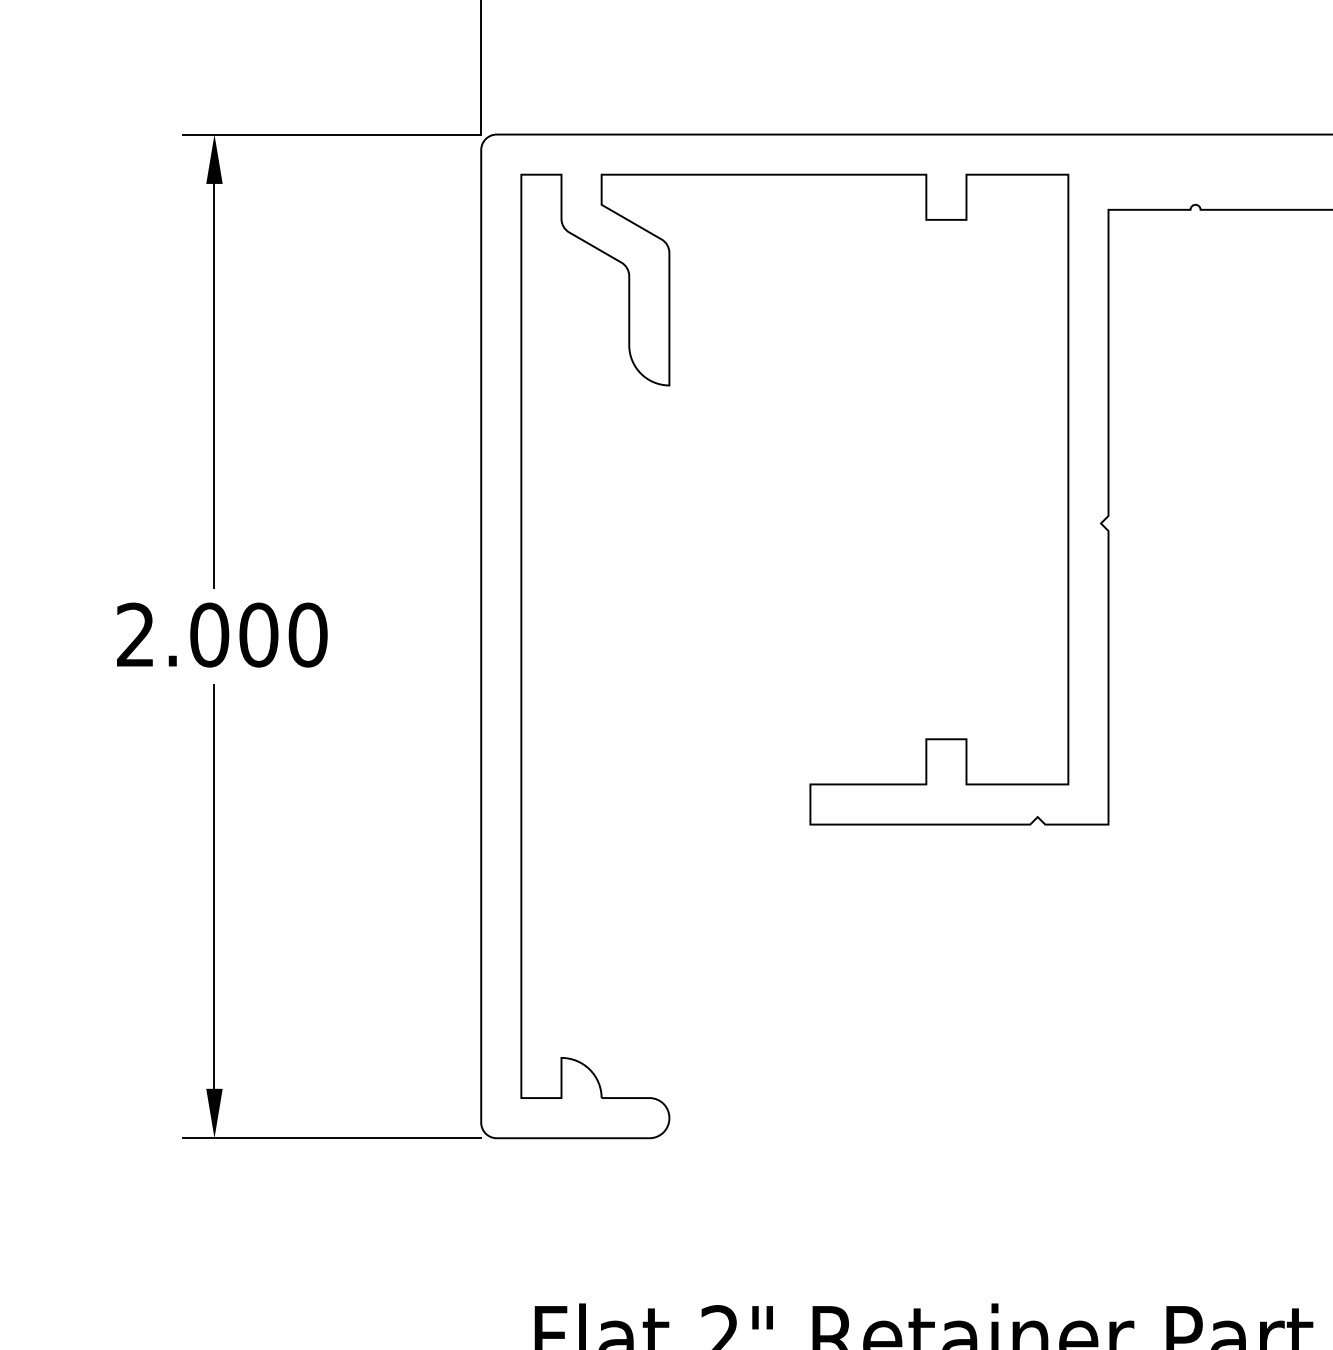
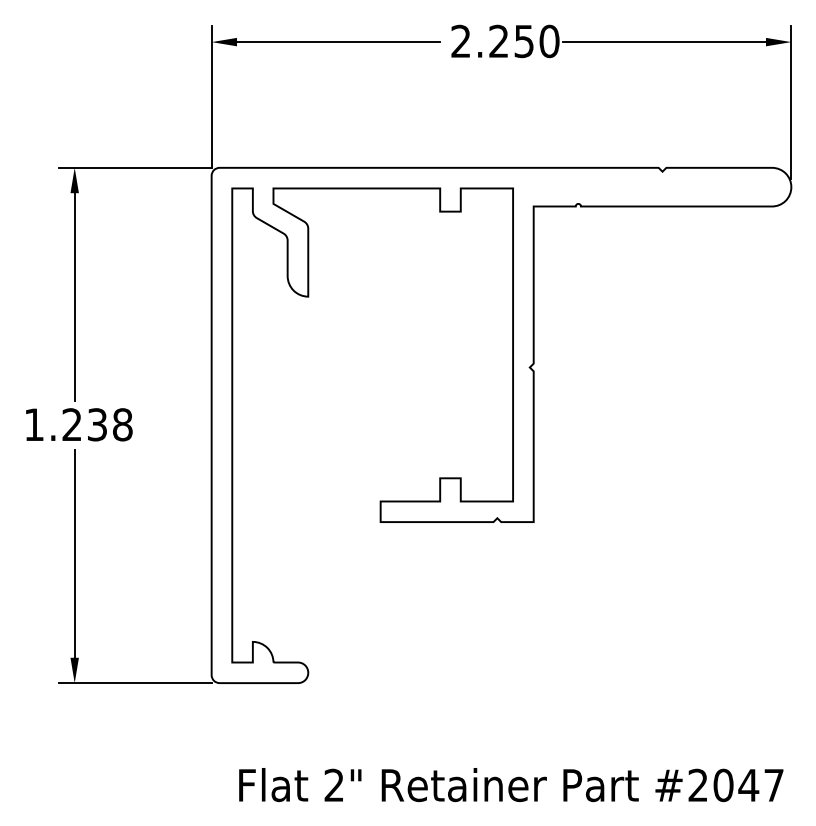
text: (221, 634) -> (78, 424), 2.000 -> 1.238

